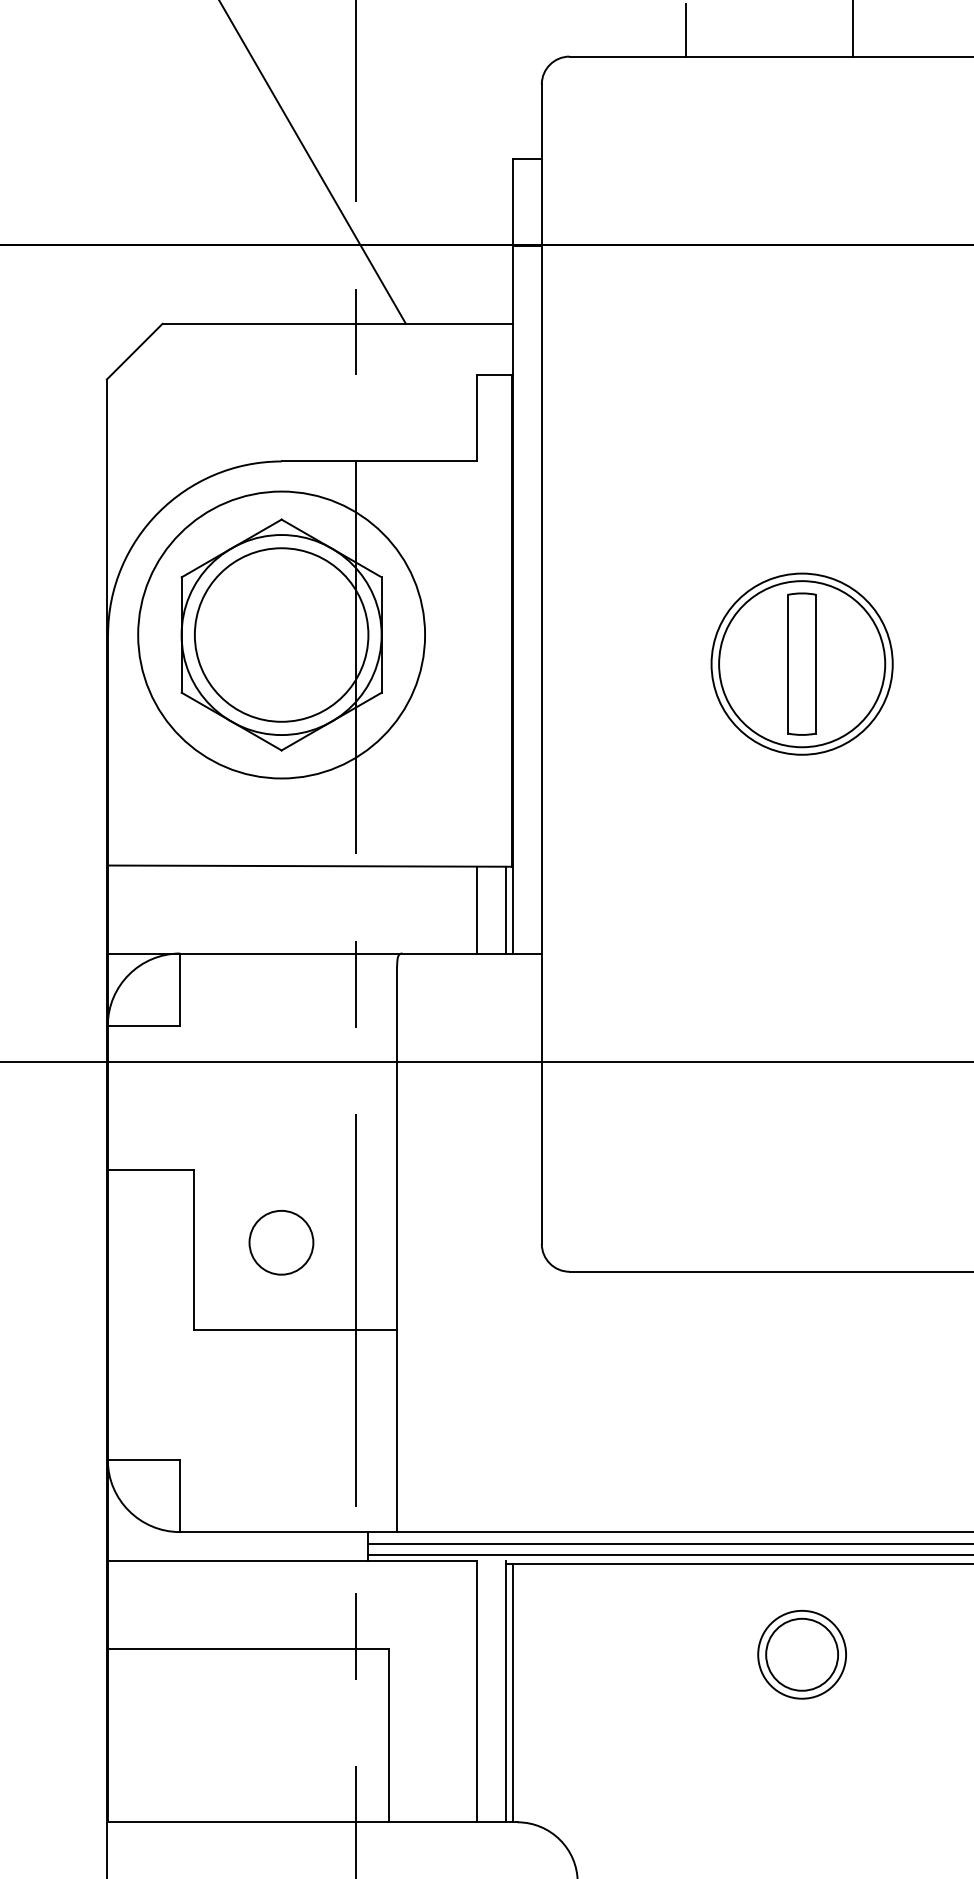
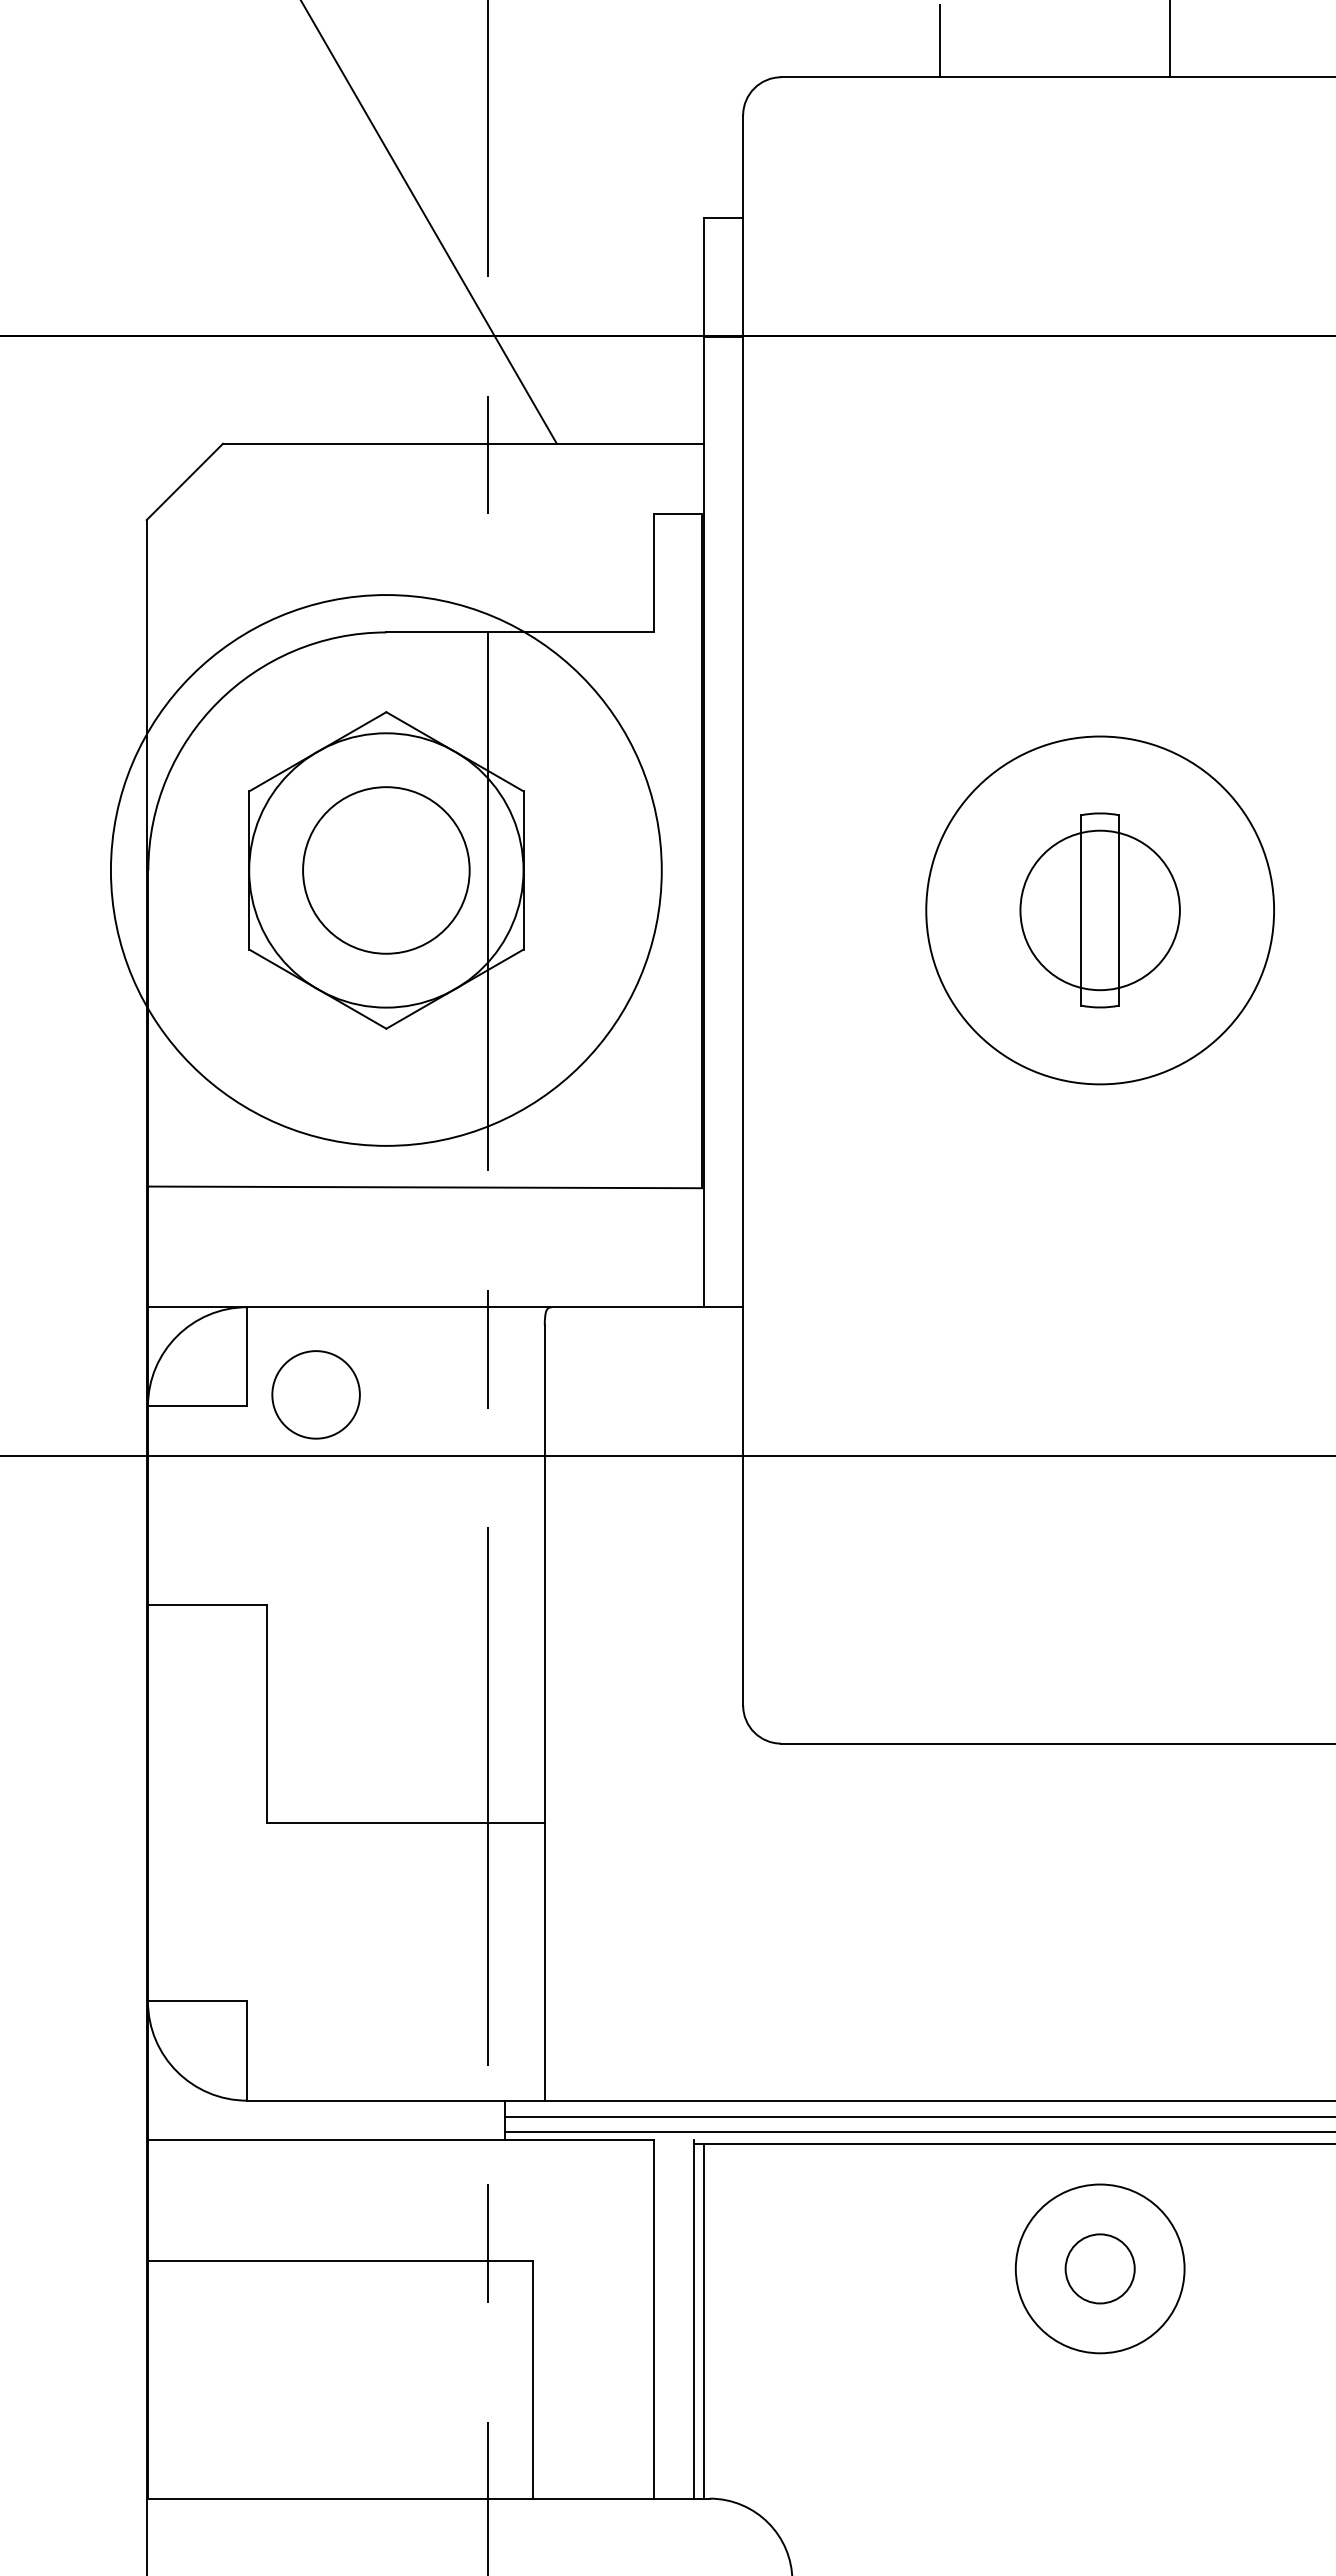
circle: (281, 635) -> (386, 870), size x0.7
circle: (281, 635) -> (386, 870), size x1.4
circle: (801, 664) -> (1099, 910), size x1.4
circle: (802, 664) -> (1100, 910), size x0.7
line: (476, 909) -> (653, 1247), removed
line: (505, 909) -> (693, 1247), removed
circle: (281, 1242) -> (315, 1394), moved
circle: (801, 1654) -> (1099, 2268), size x0.7
circle: (801, 1654) -> (1099, 2268), size x1.4

